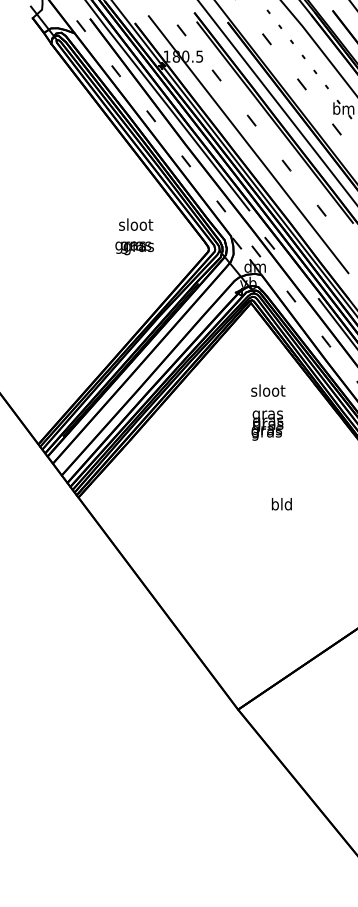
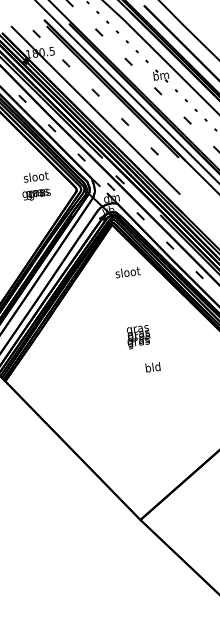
text: (136, 224) -> (36, 176), moved
text: (134, 248) -> (36, 195), moved
text: (268, 390) -> (128, 272), moved
text: (267, 425) -> (138, 337), moved

